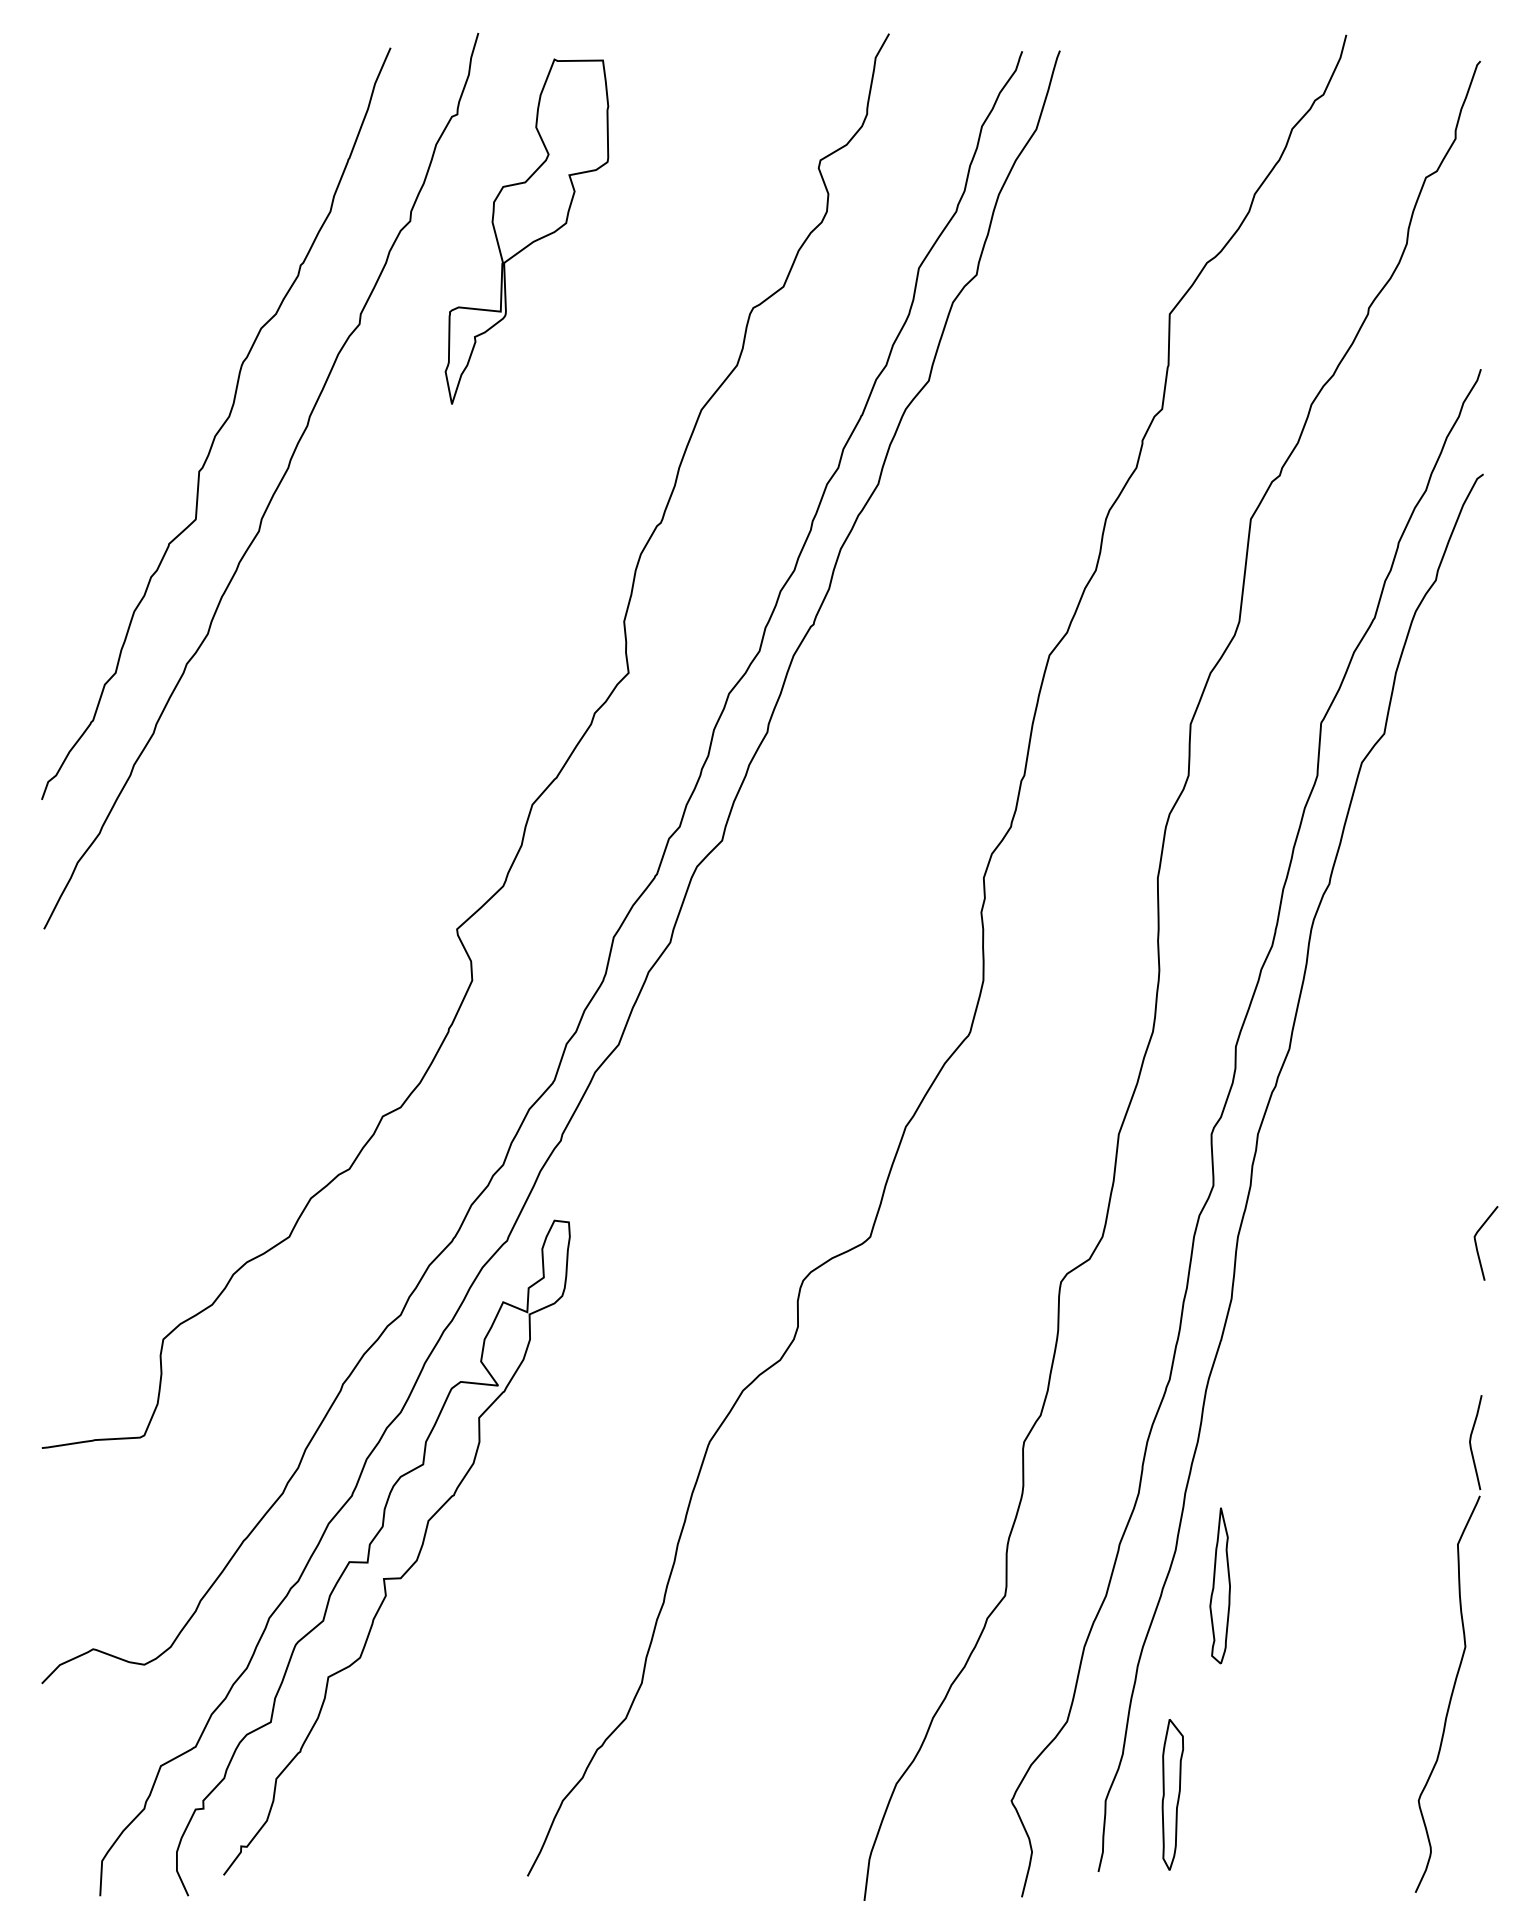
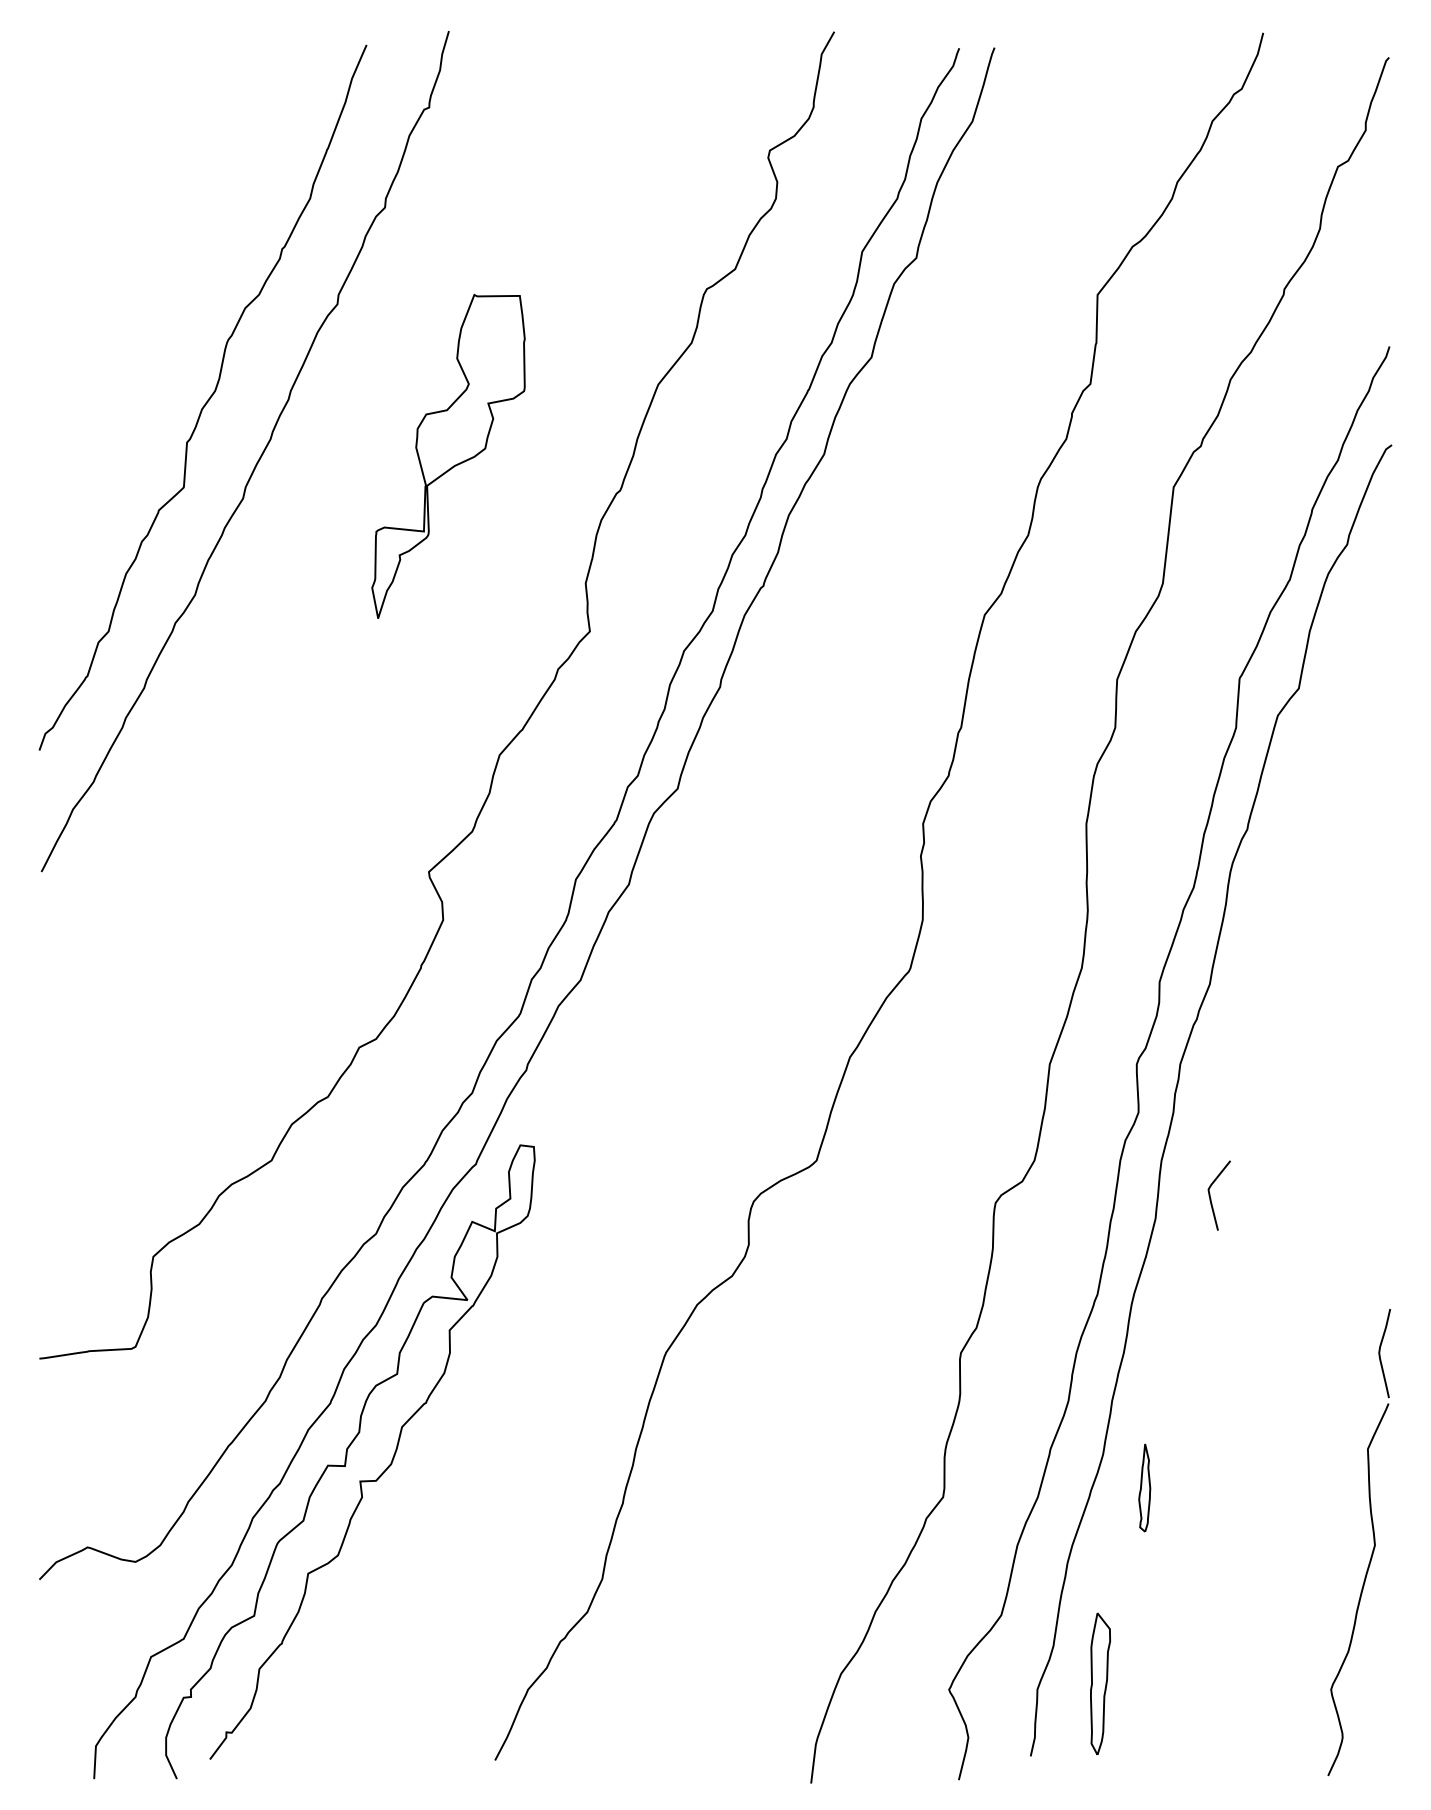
part: (526, 231) -> (448, 456), moved
curve: (1477, 1246) -> (1211, 1198), moved
part: (1219, 1585) -> (1144, 1487), size x0.6

